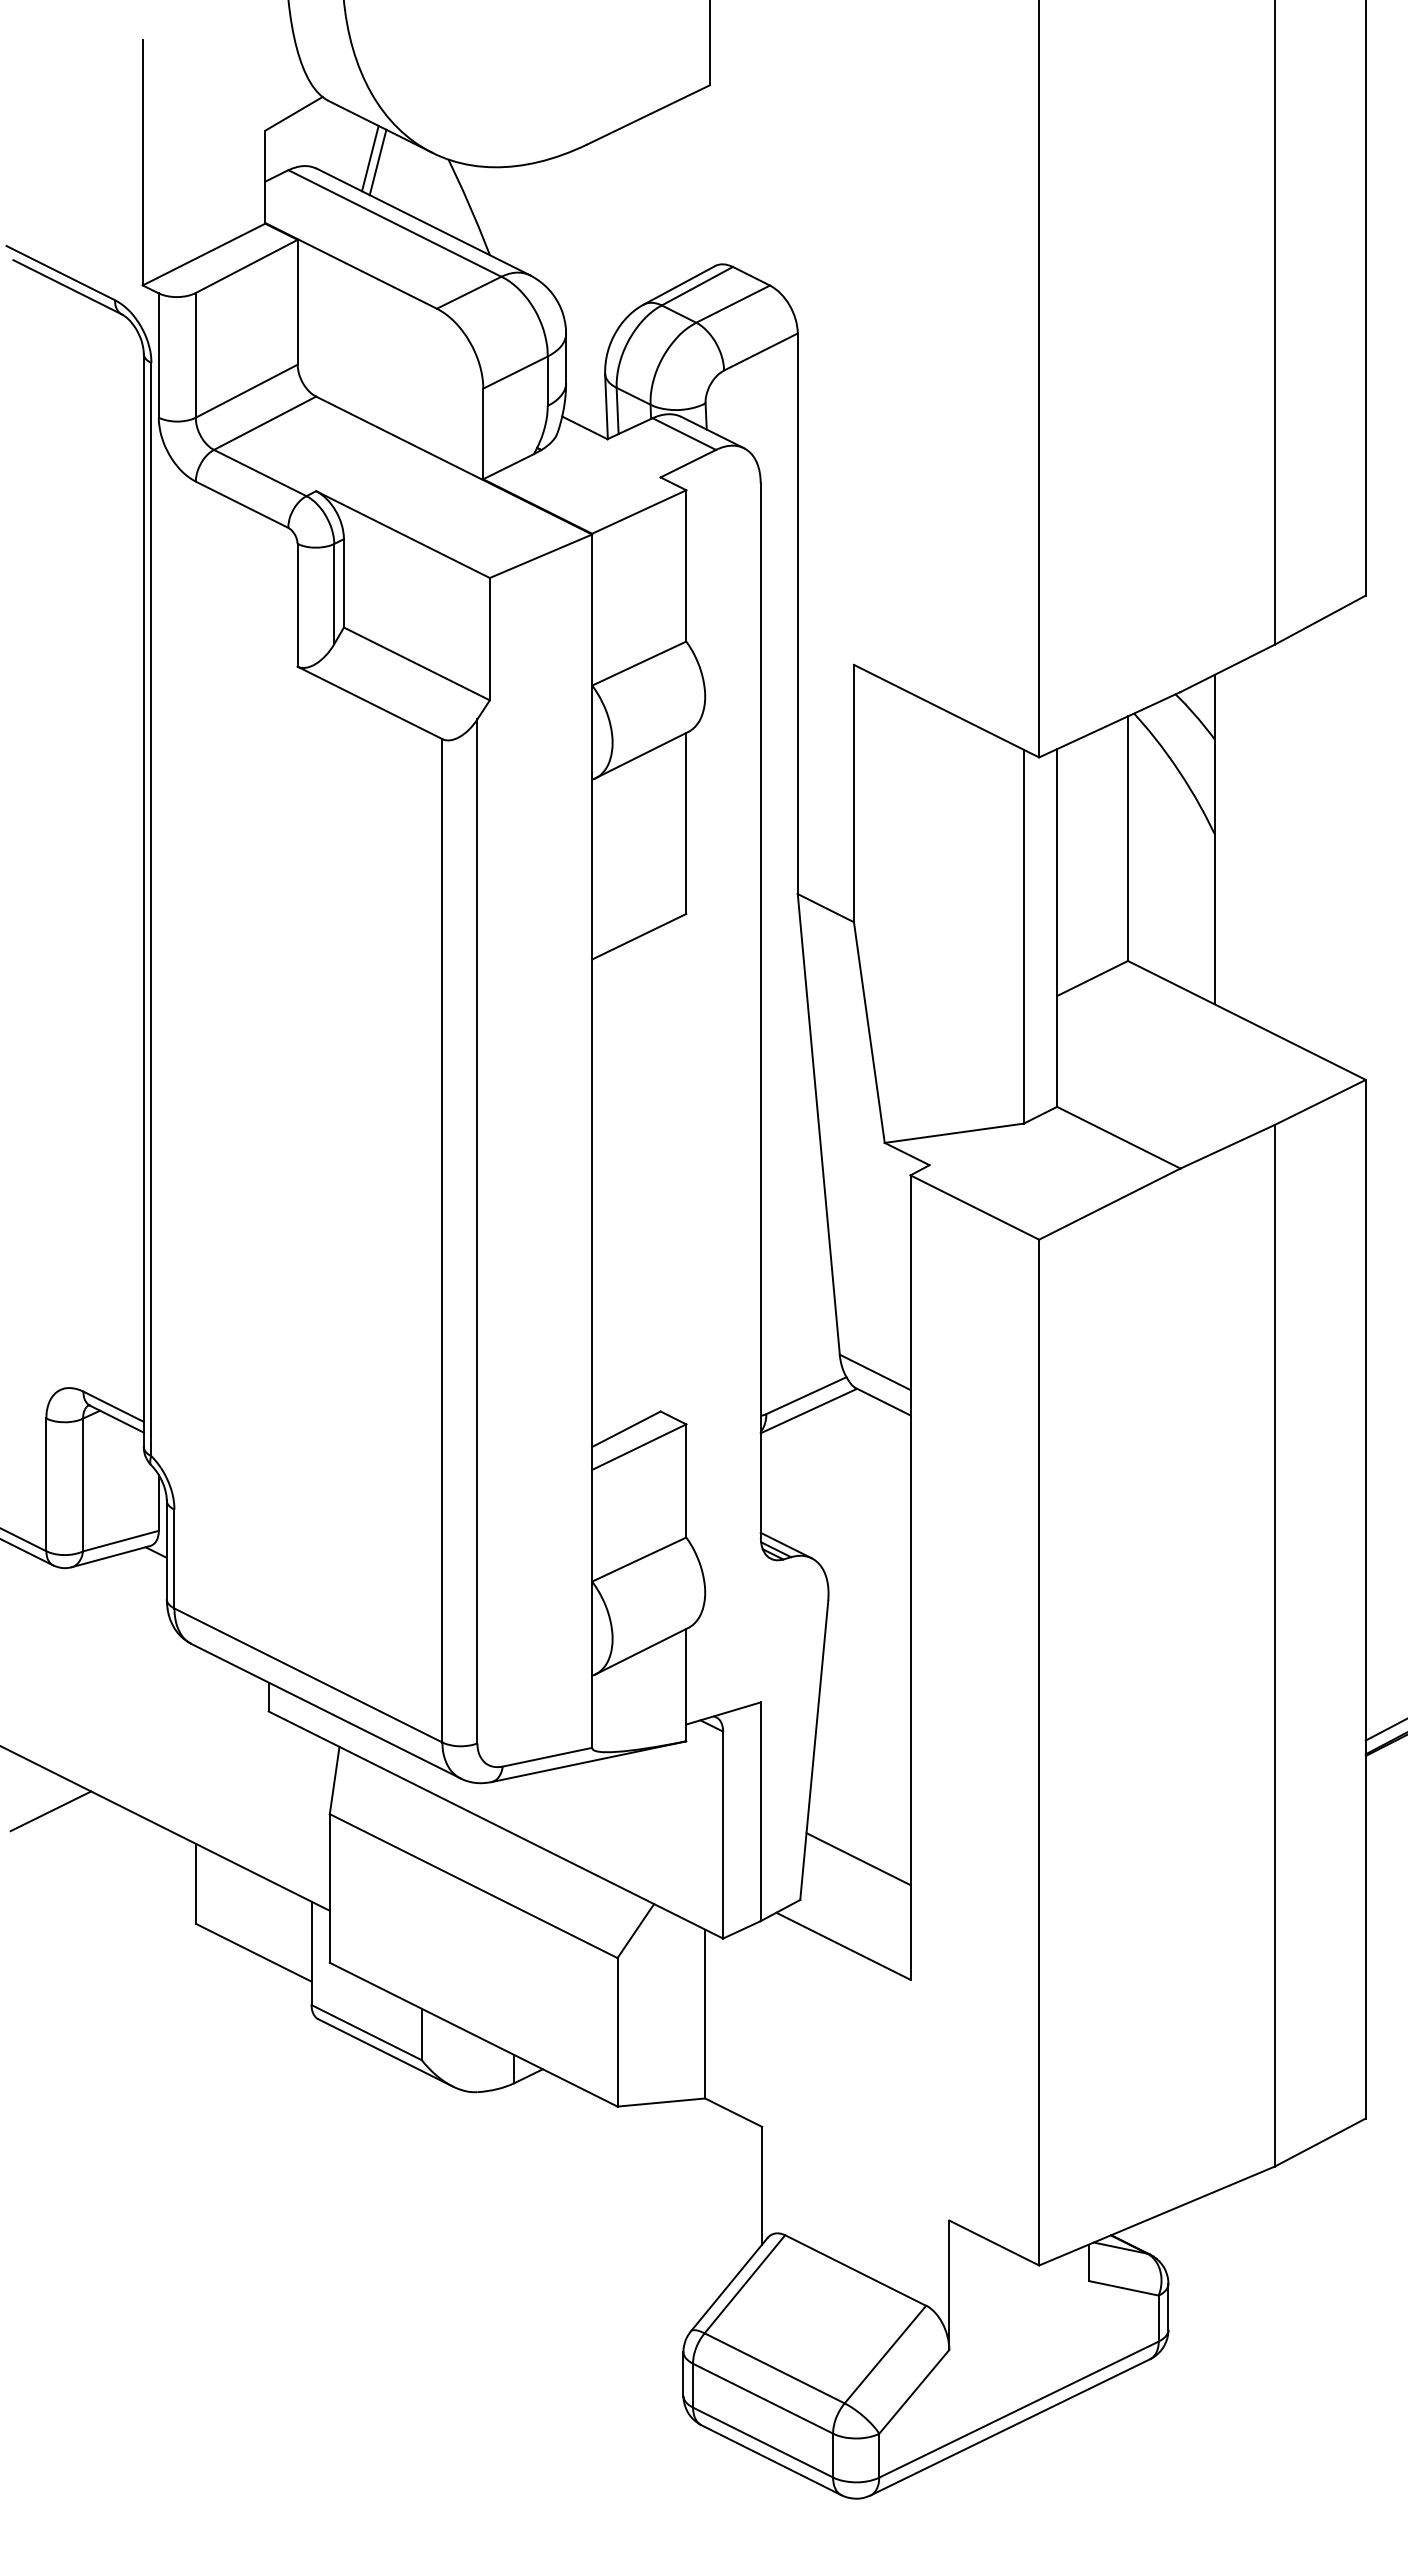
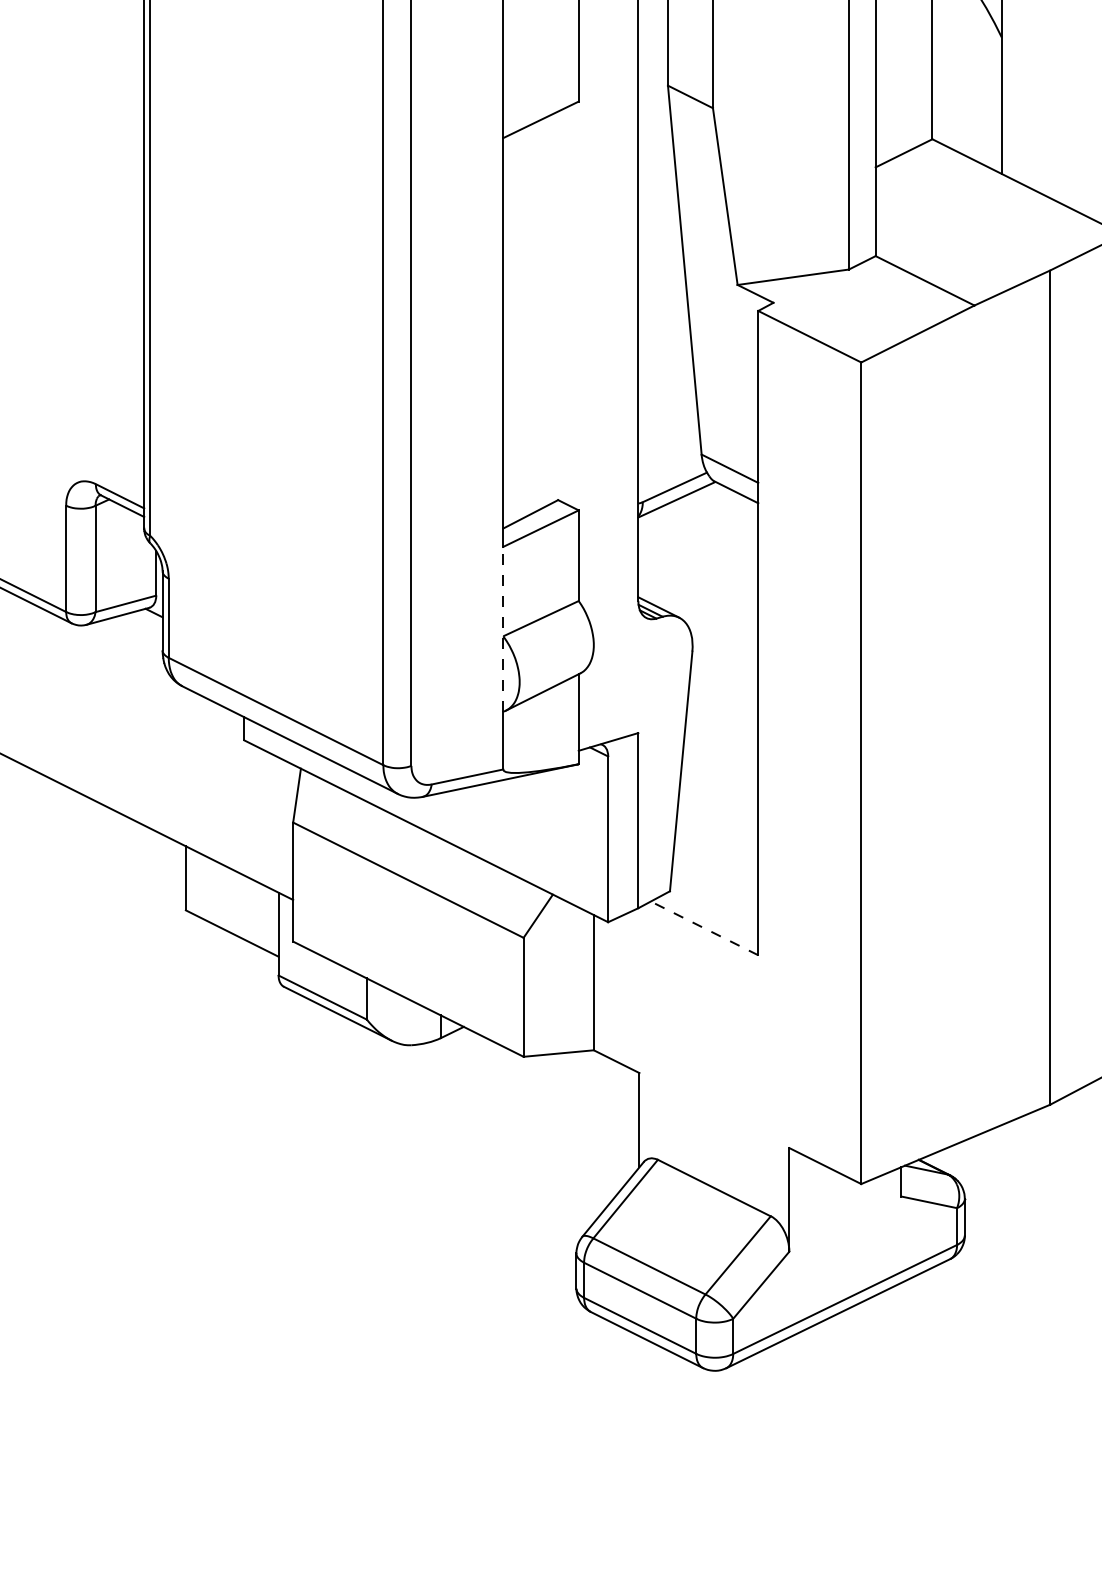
line: (592, 1572) -> (503, 629), solid -> dashed
line: (50, 1811) -> (69, 820), removed
line: (858, 1859) -> (716, 858), removed
line: (843, 1946) -> (704, 928), solid -> dashed

